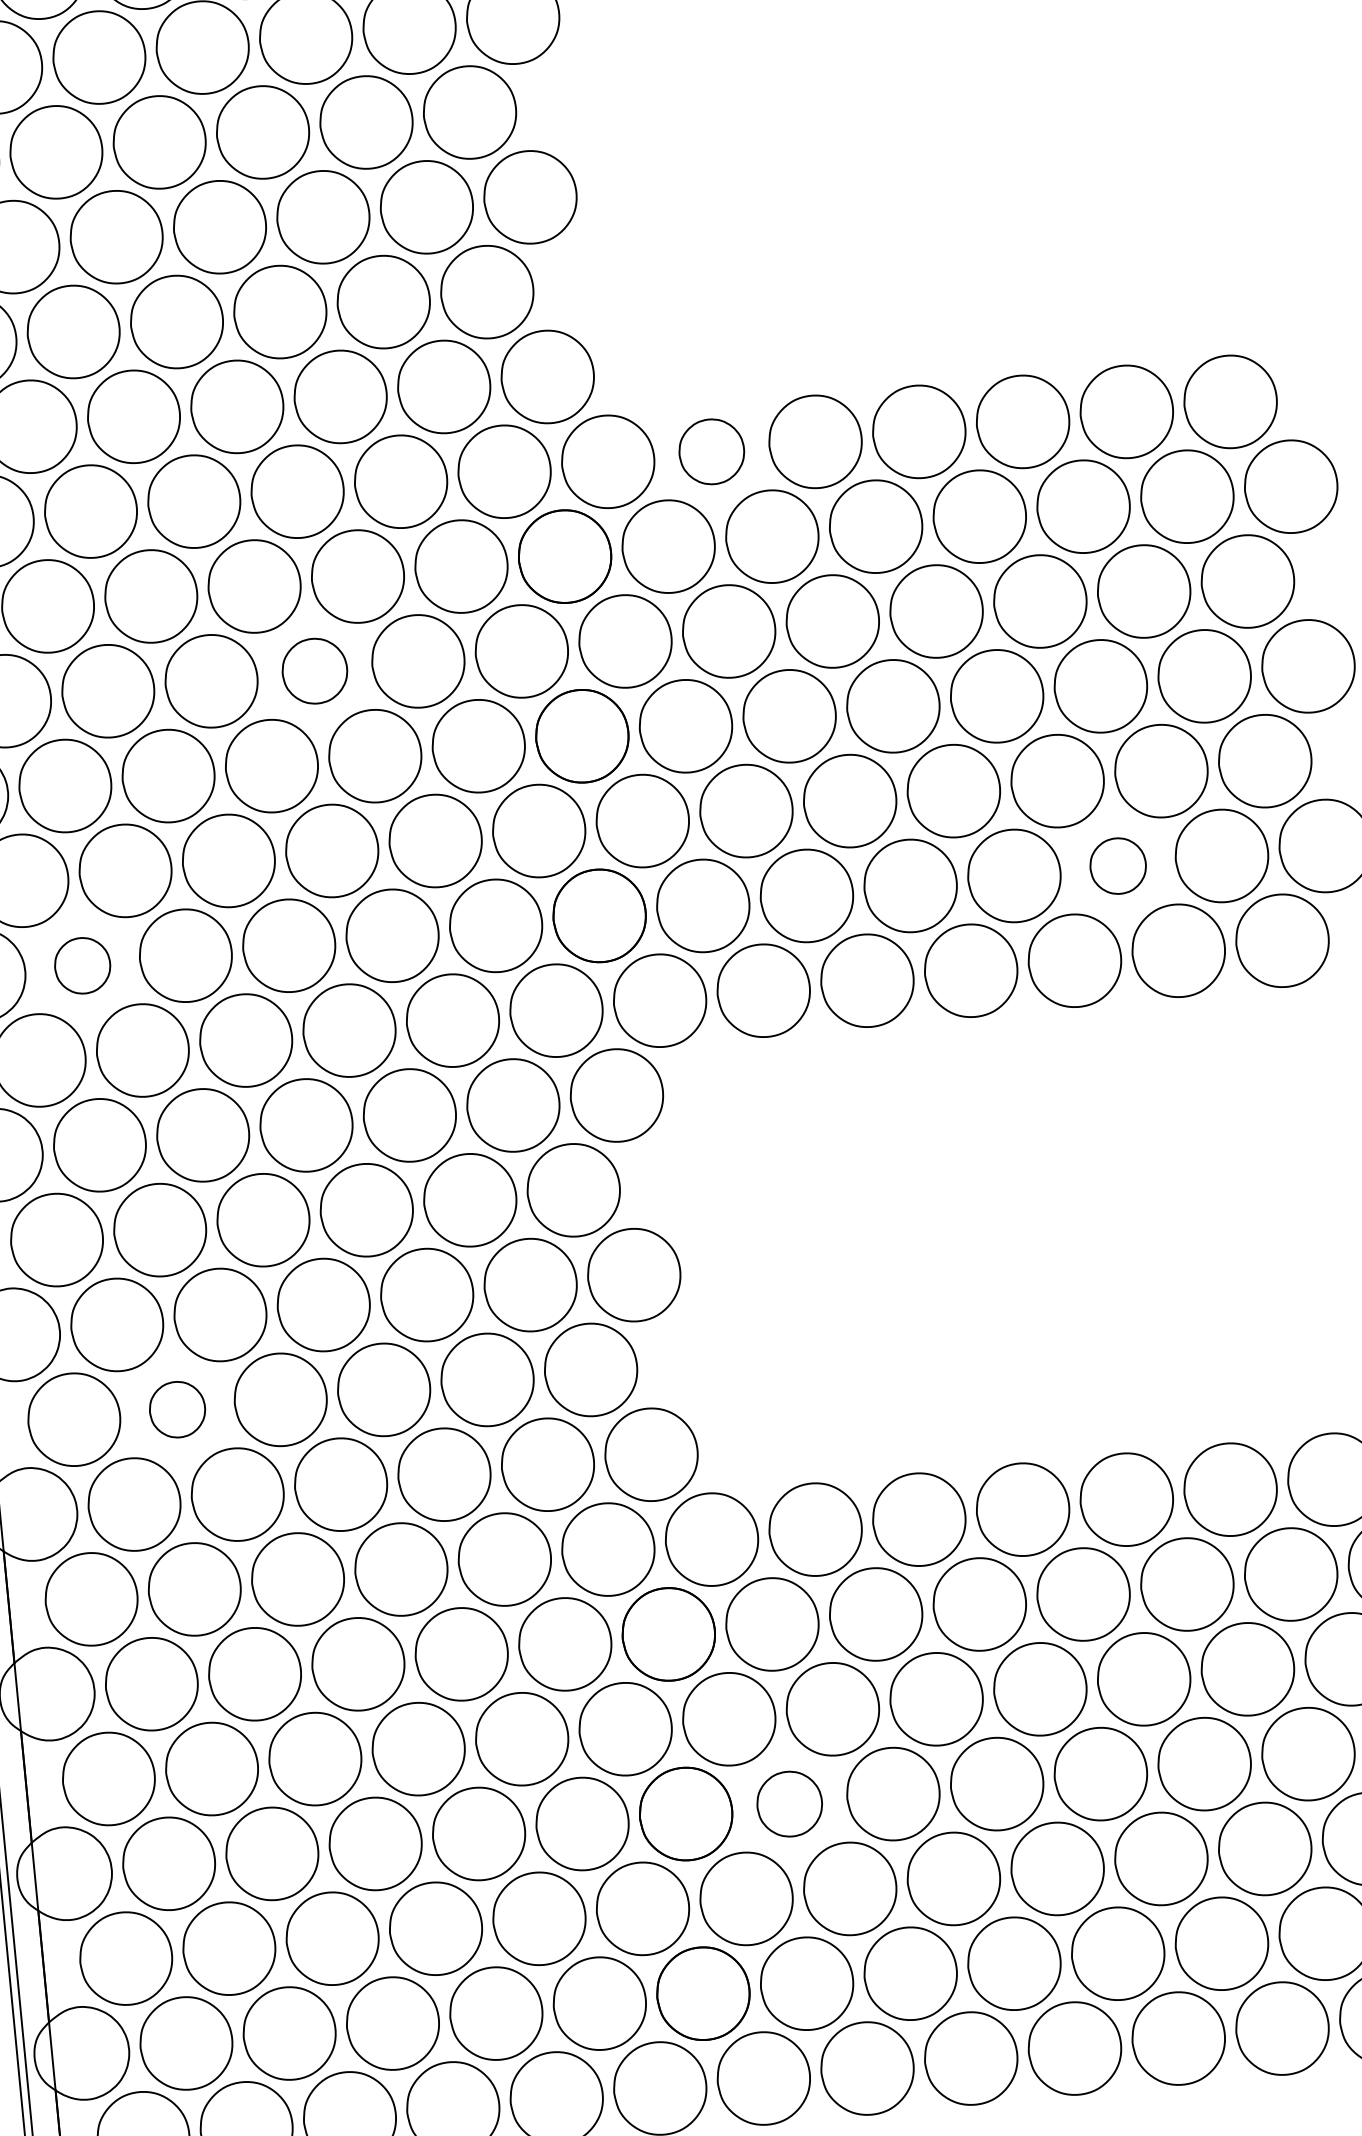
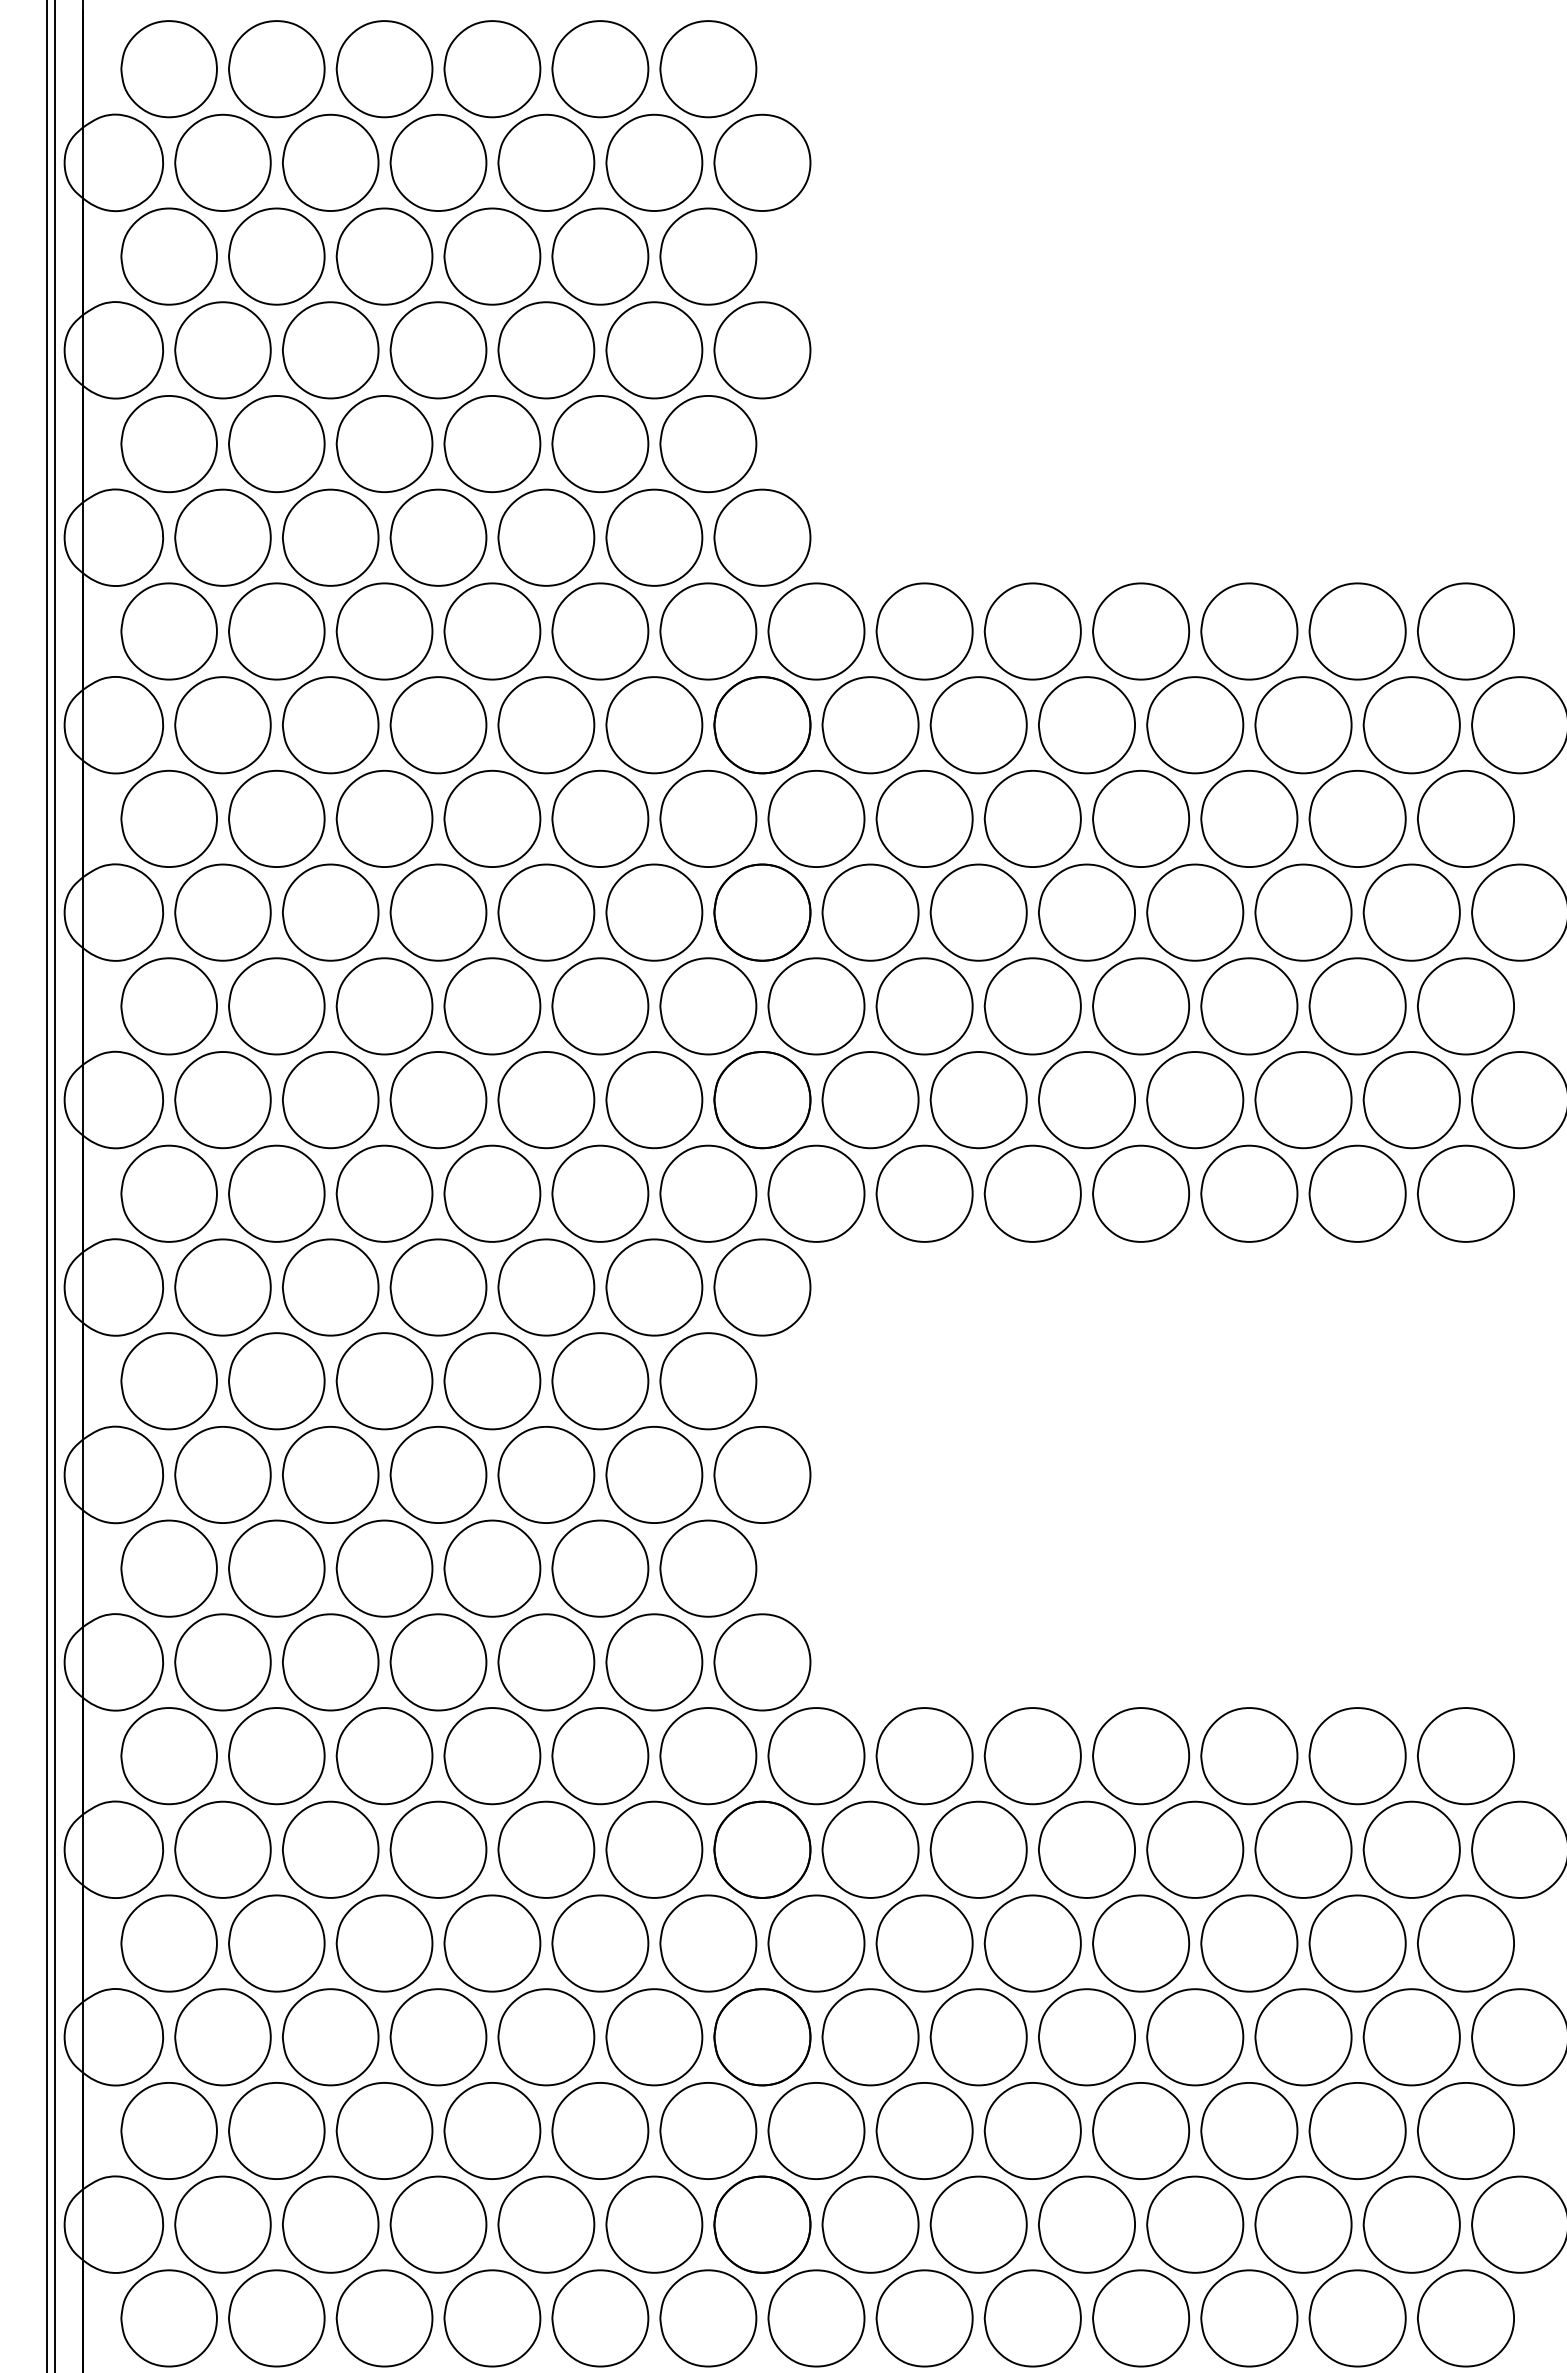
part: (711, 451) -> (924, 631), size x1.43
part: (314, 670) -> (492, 818), size x1.43
part: (1118, 866) -> (1303, 1100), size x1.67
part: (82, 966) -> (222, 1100), size x1.67
part: (177, 1409) -> (276, 1568), size x1.67
part: (789, 1804) -> (870, 2037), size x1.43

